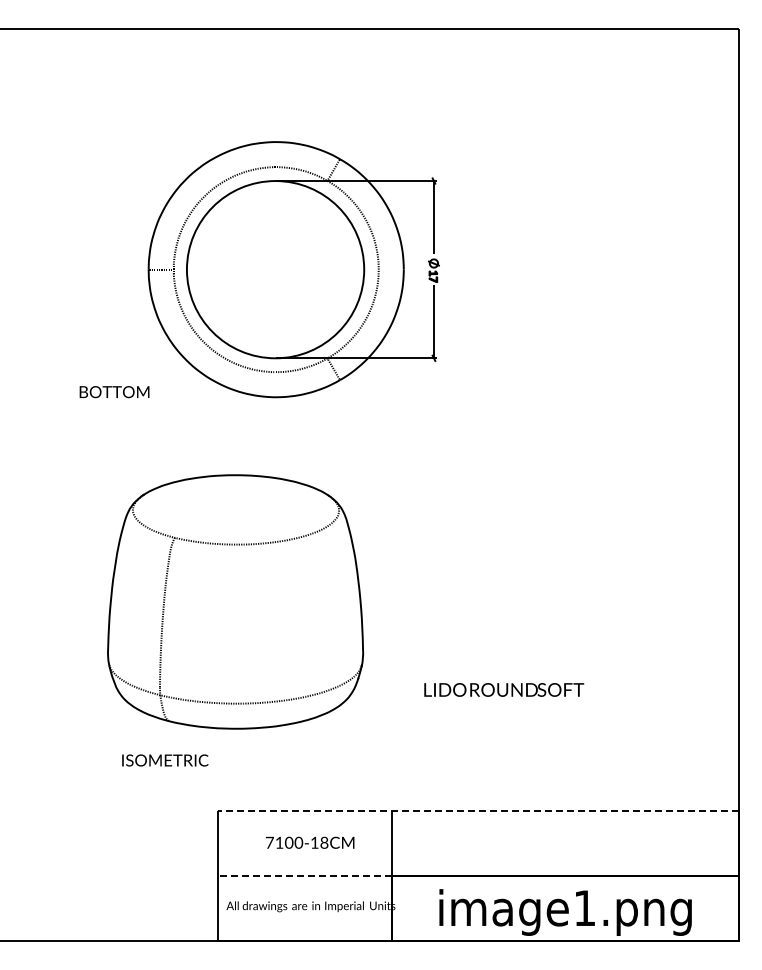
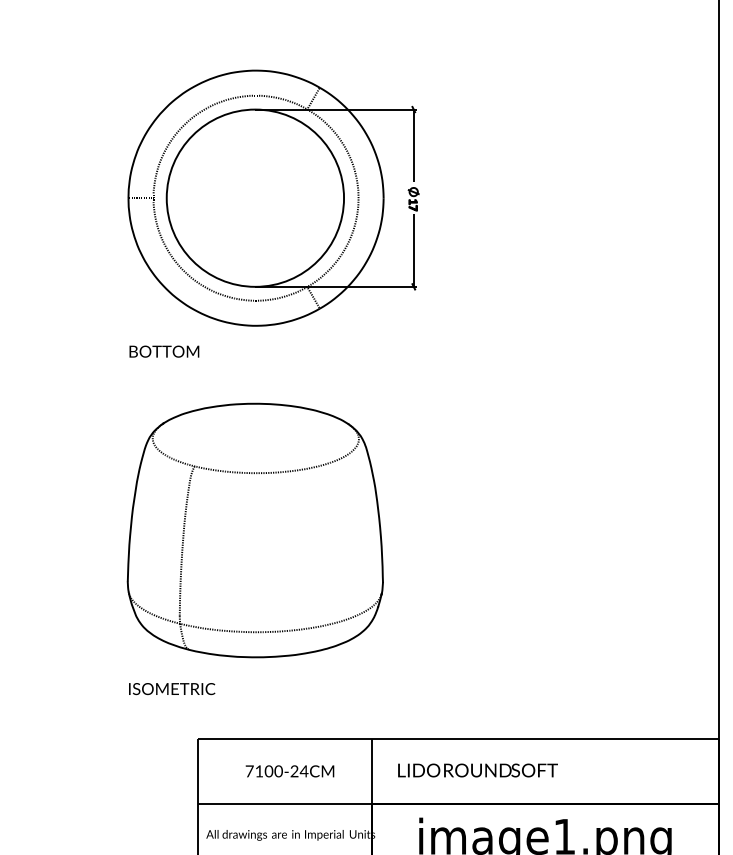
text: (114, 392) -> (164, 352), moved
part: (235, 601) -> (255, 530), moved
text: (504, 689) -> (478, 770), moved
text: (165, 760) -> (172, 689), moved
line: (478, 810) -> (458, 739), dashed -> solid
text: (319, 842) -> (299, 771), 7100-18CM -> 7100-24CM
line: (304, 875) -> (284, 804), dashed -> solid

